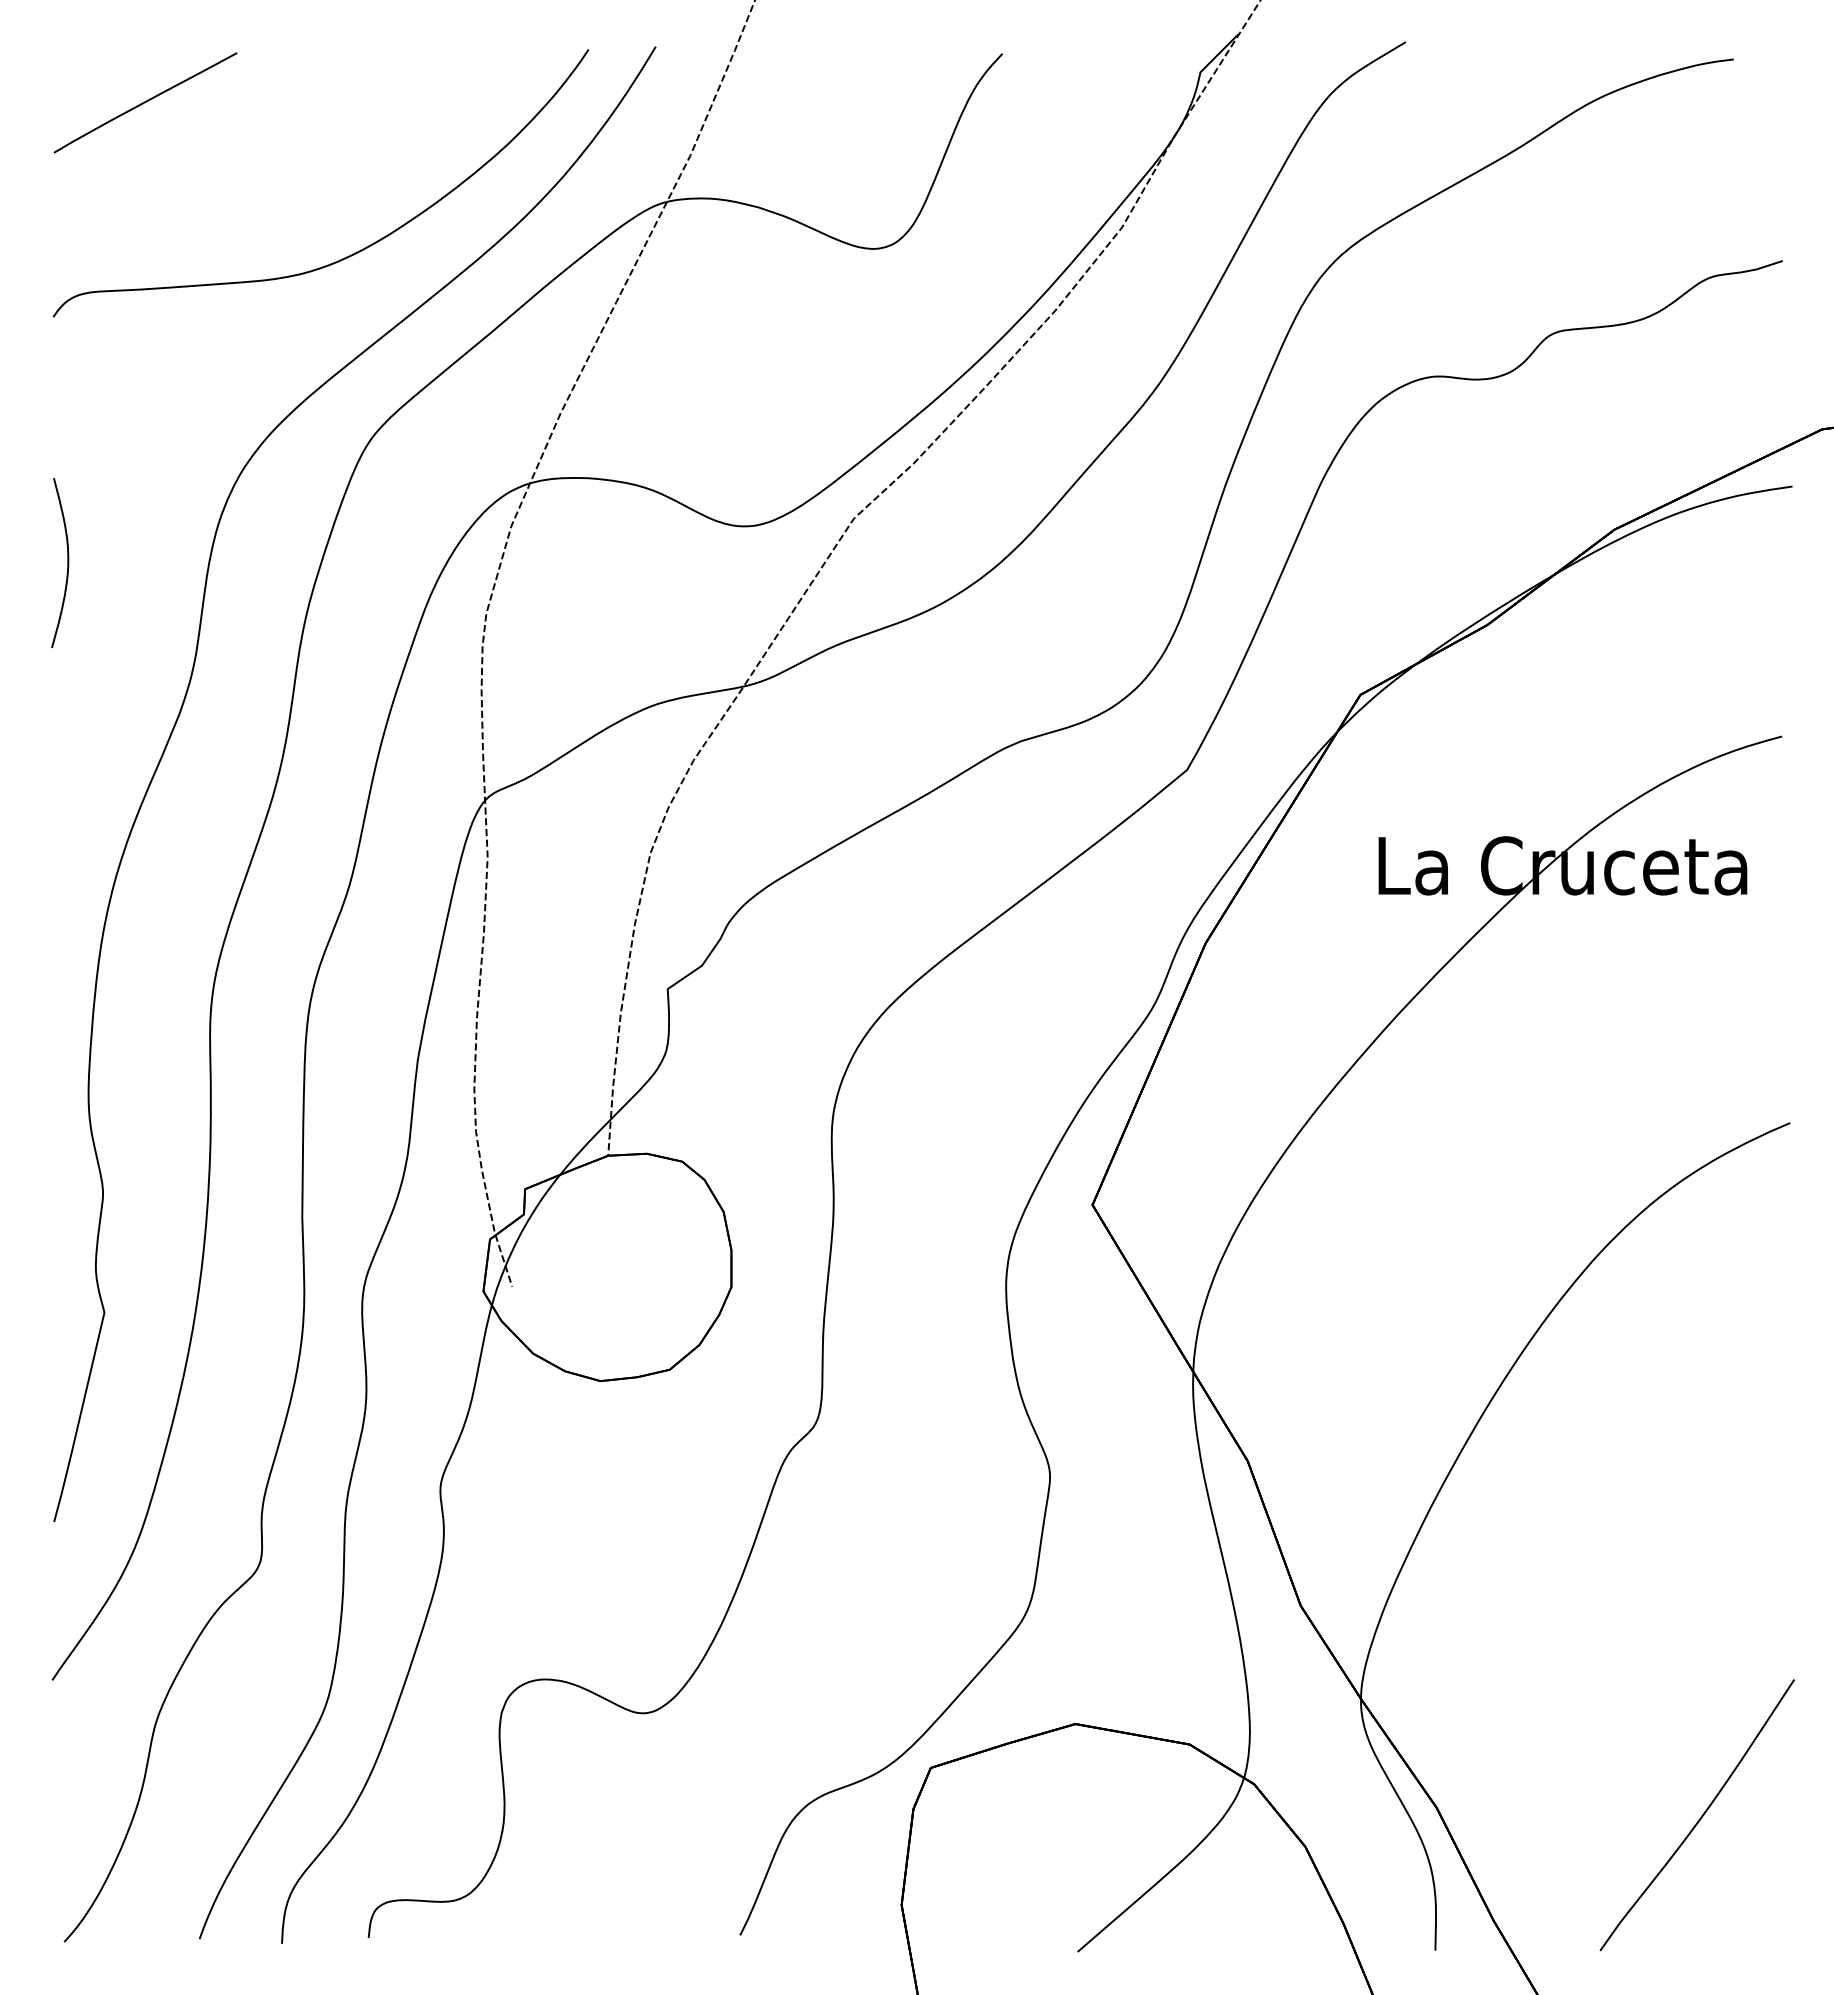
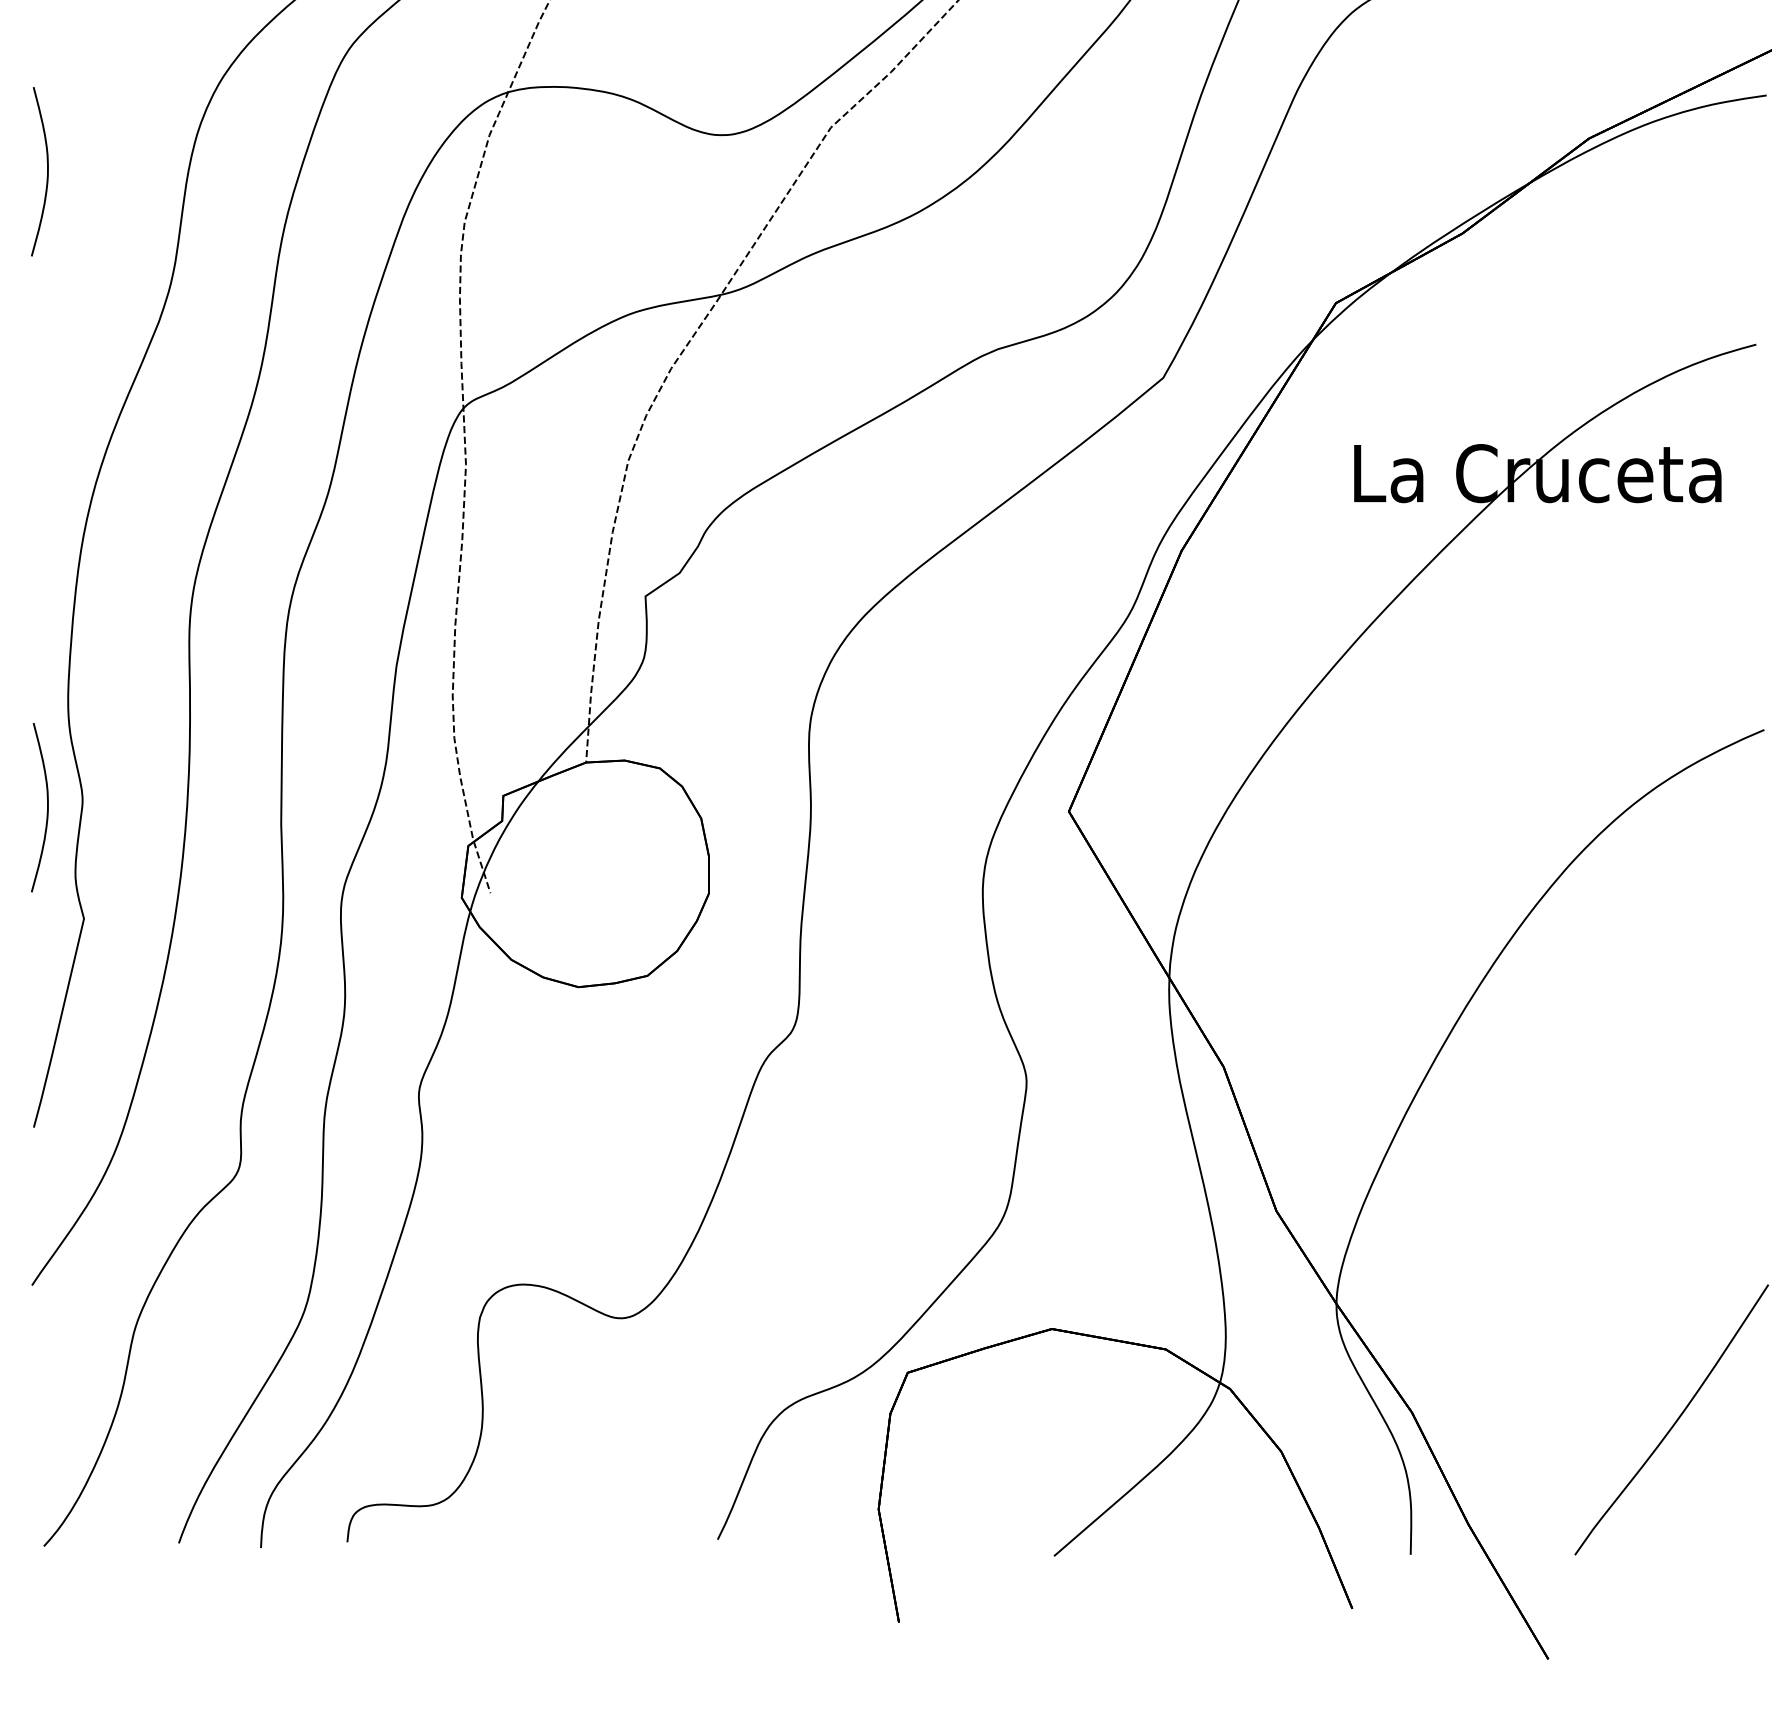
curve: (67, 1201) -> (47, 808), added

